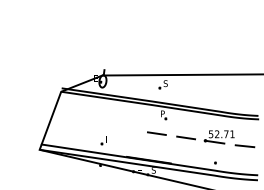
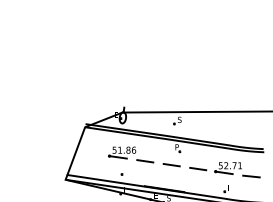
part: (112, 121) -> (131, 154), added

